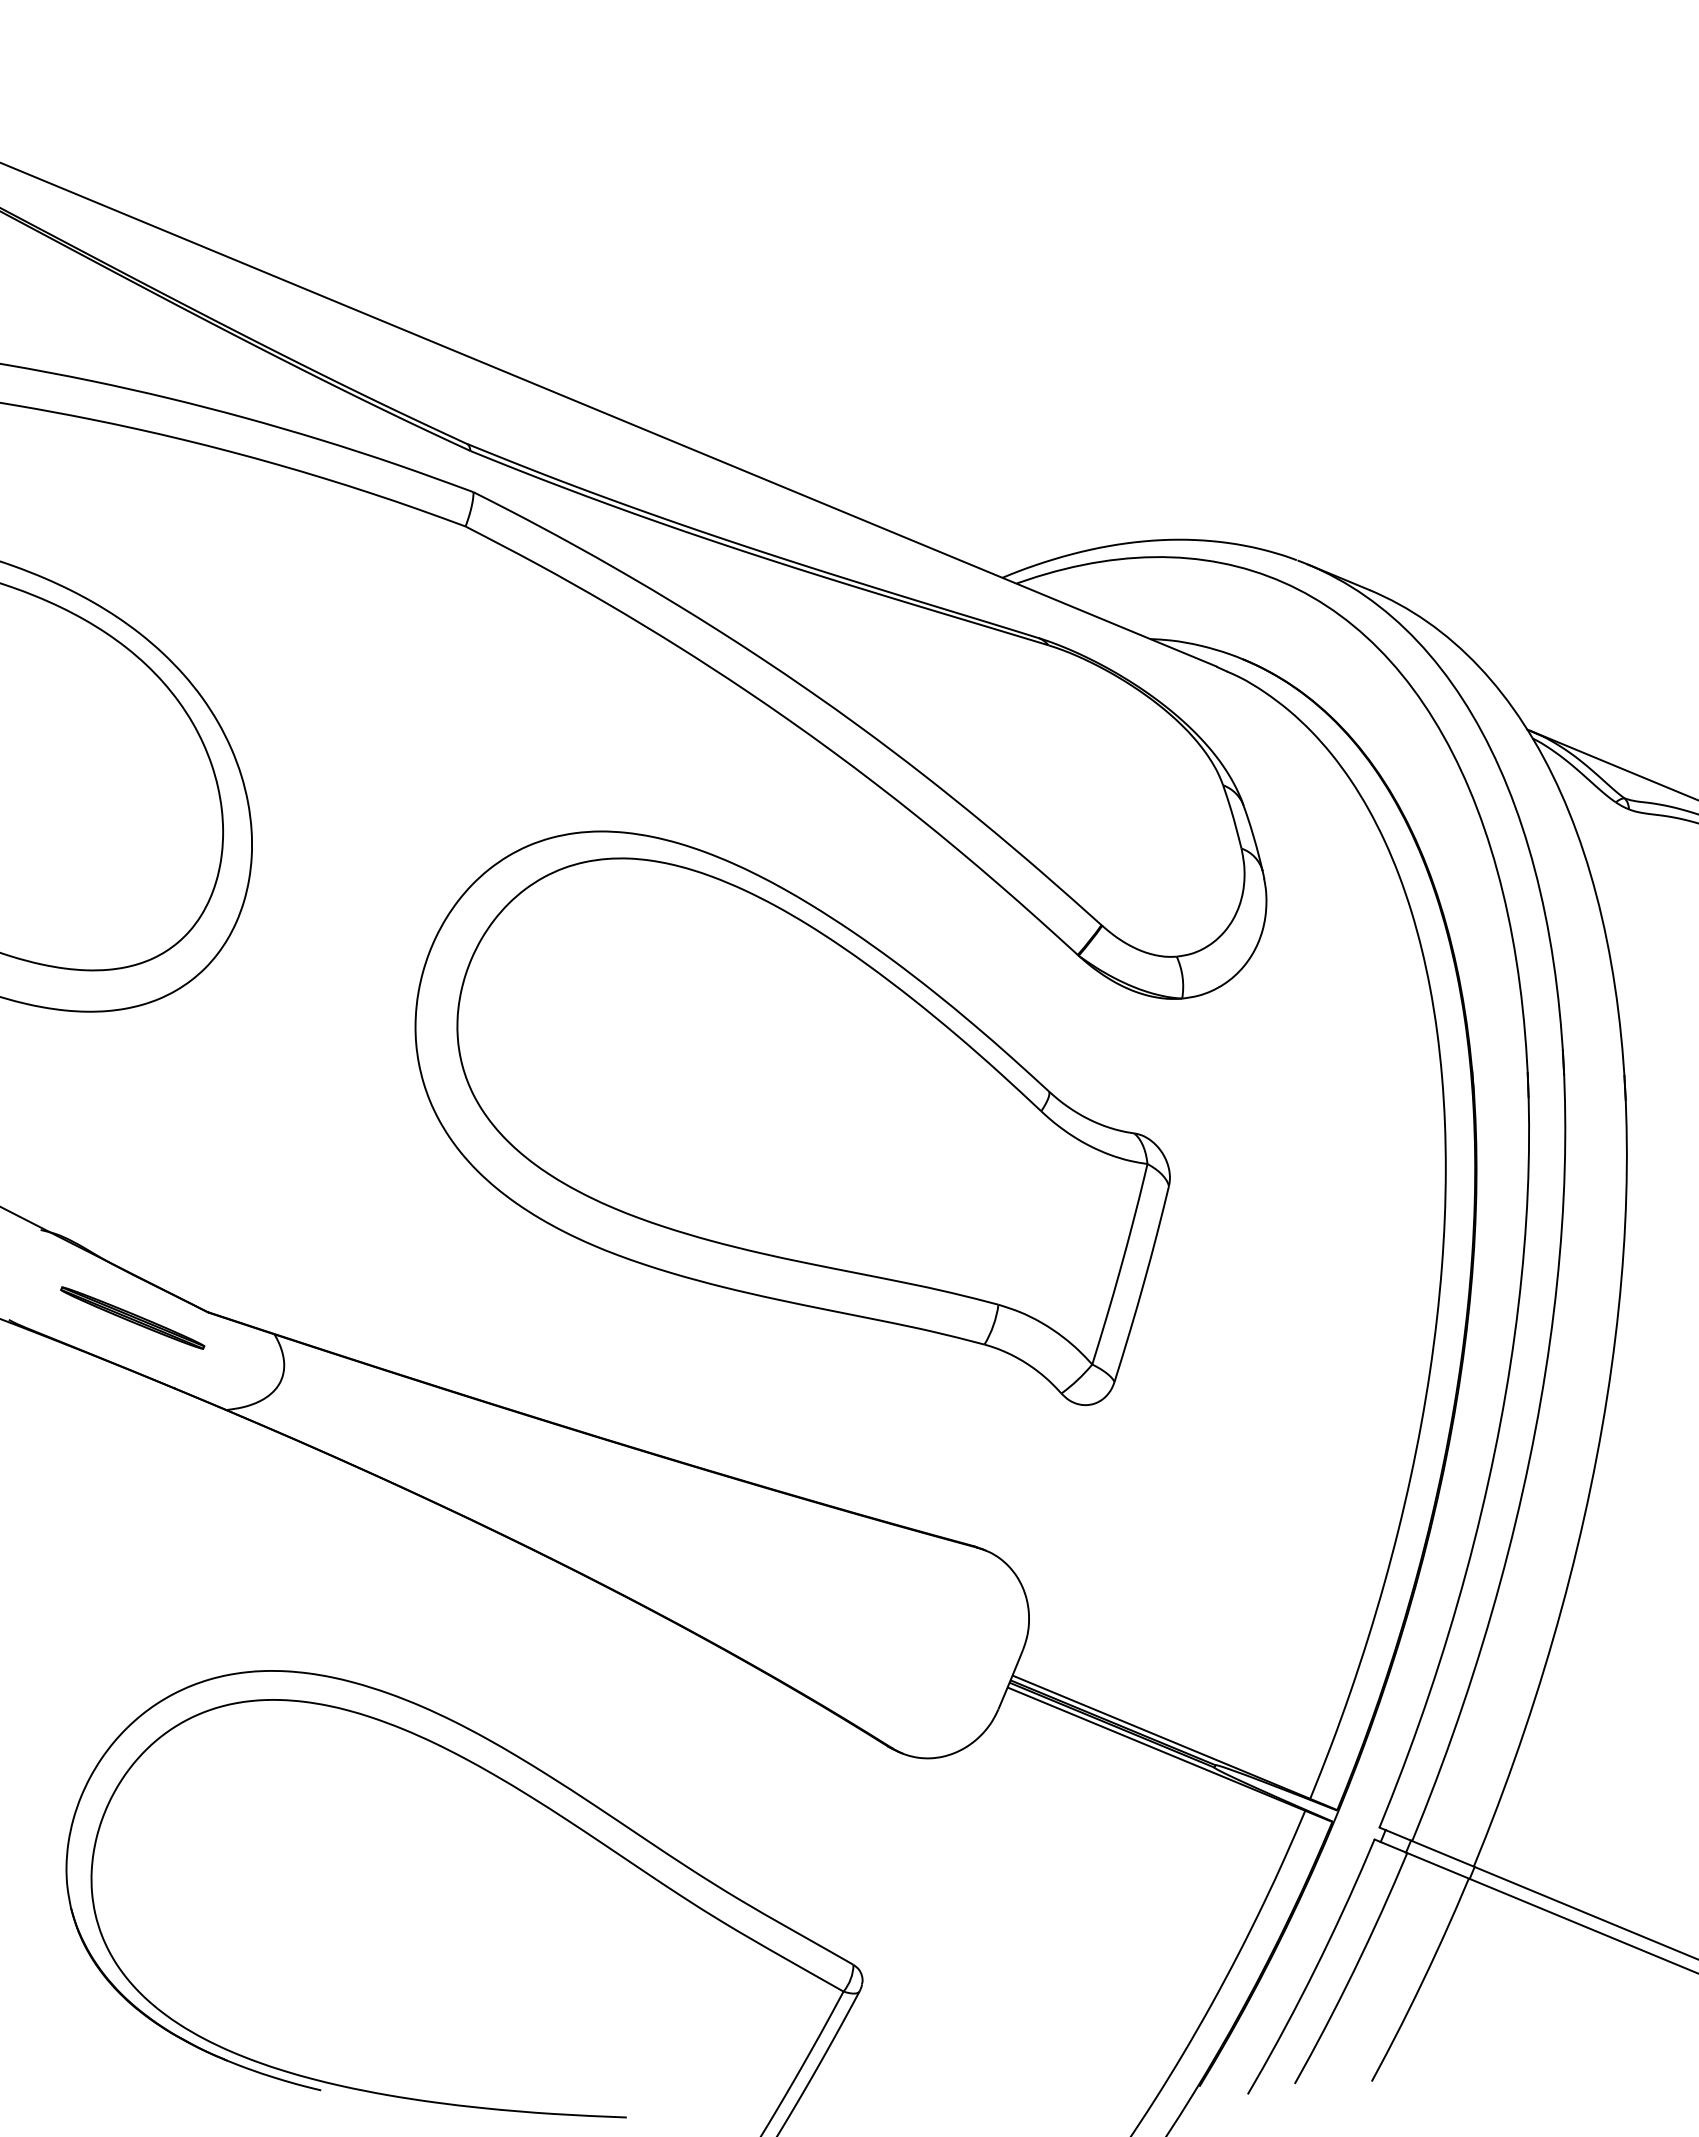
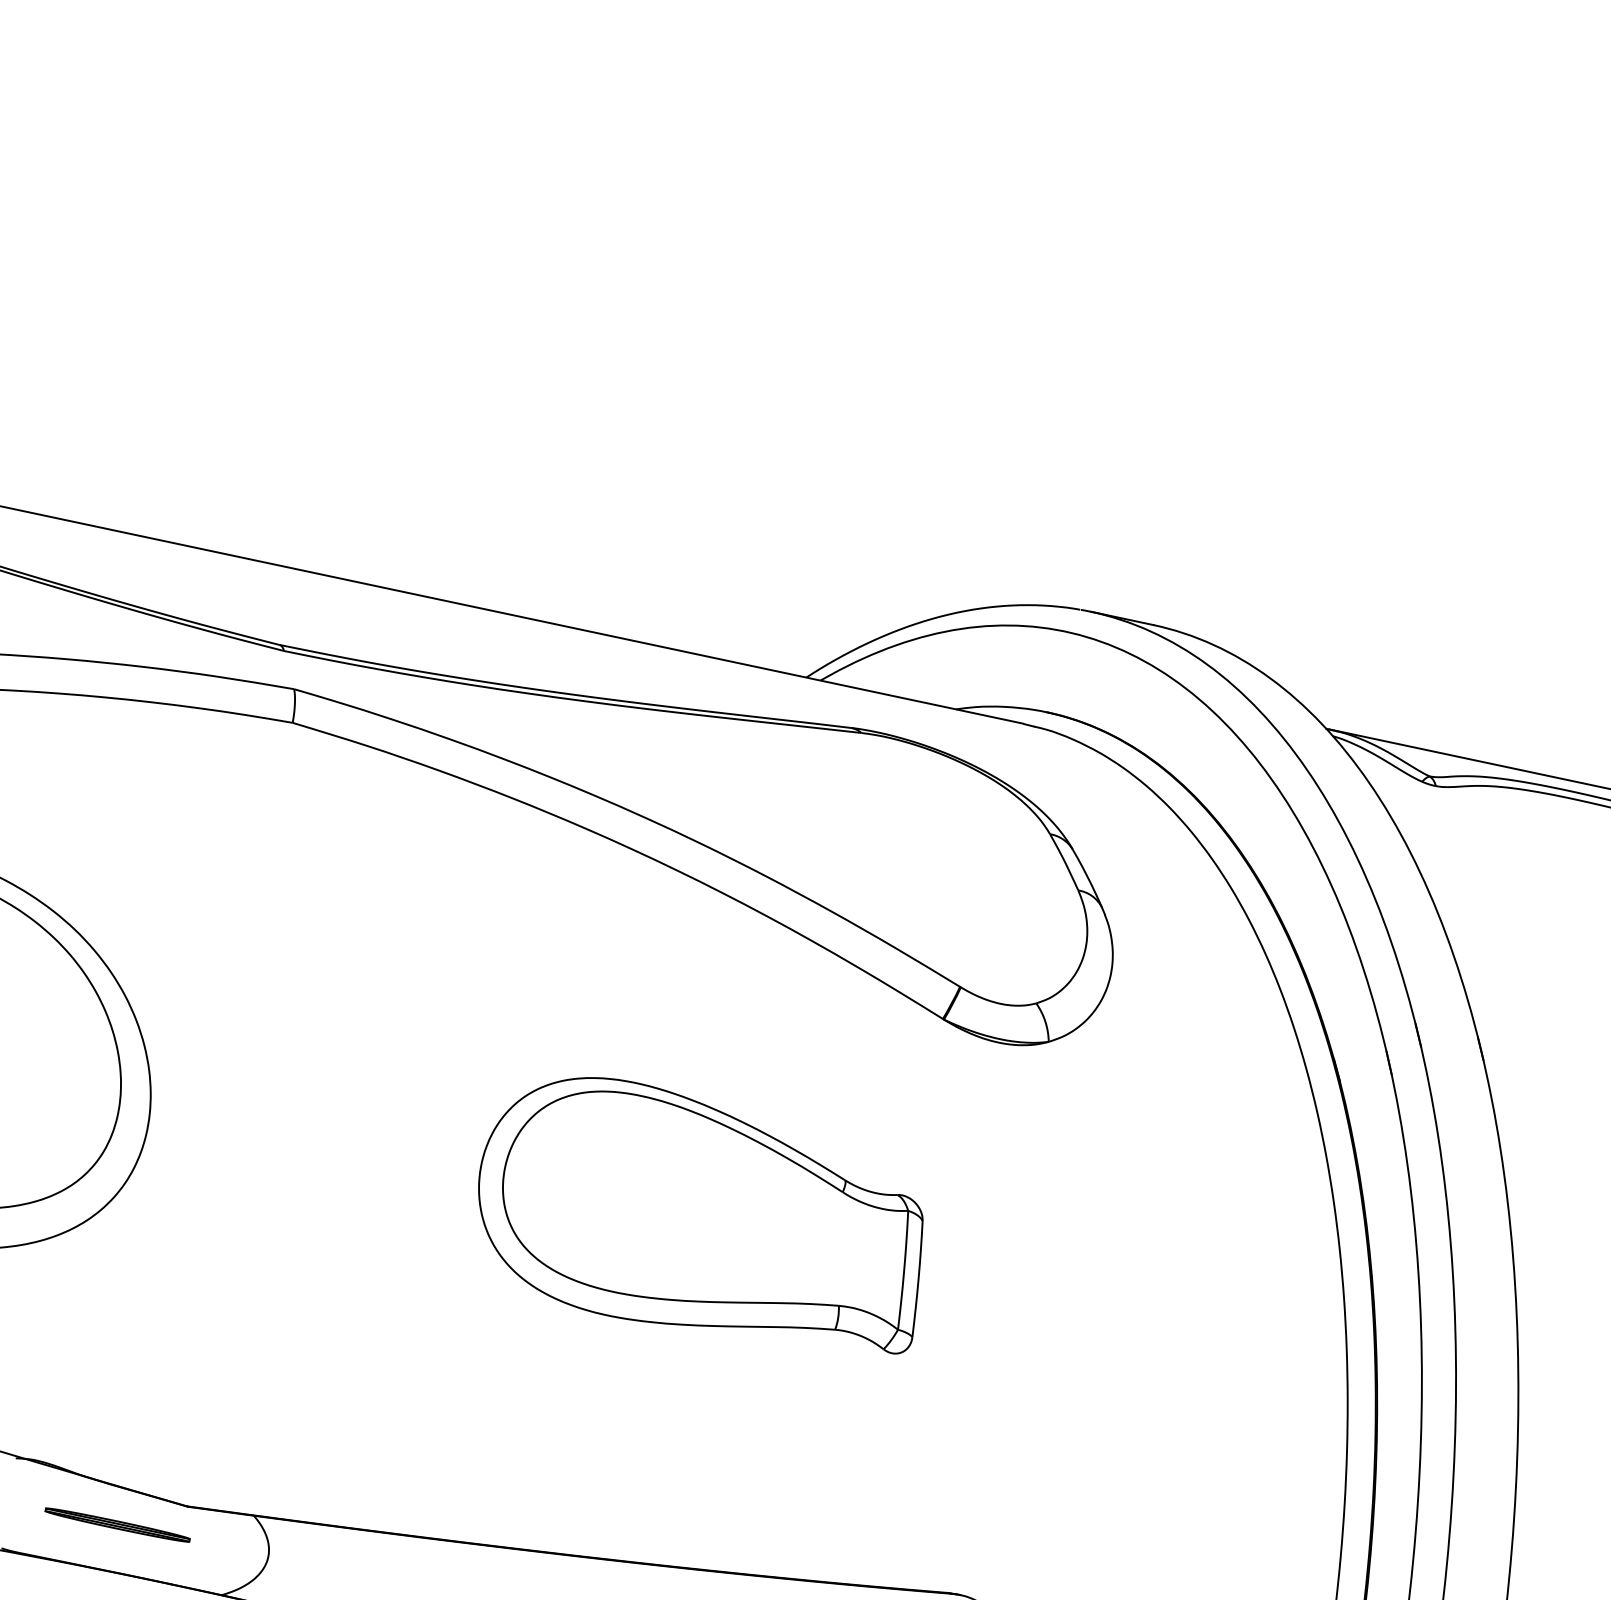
part: (792, 1117) -> (703, 1221), size x0.6

